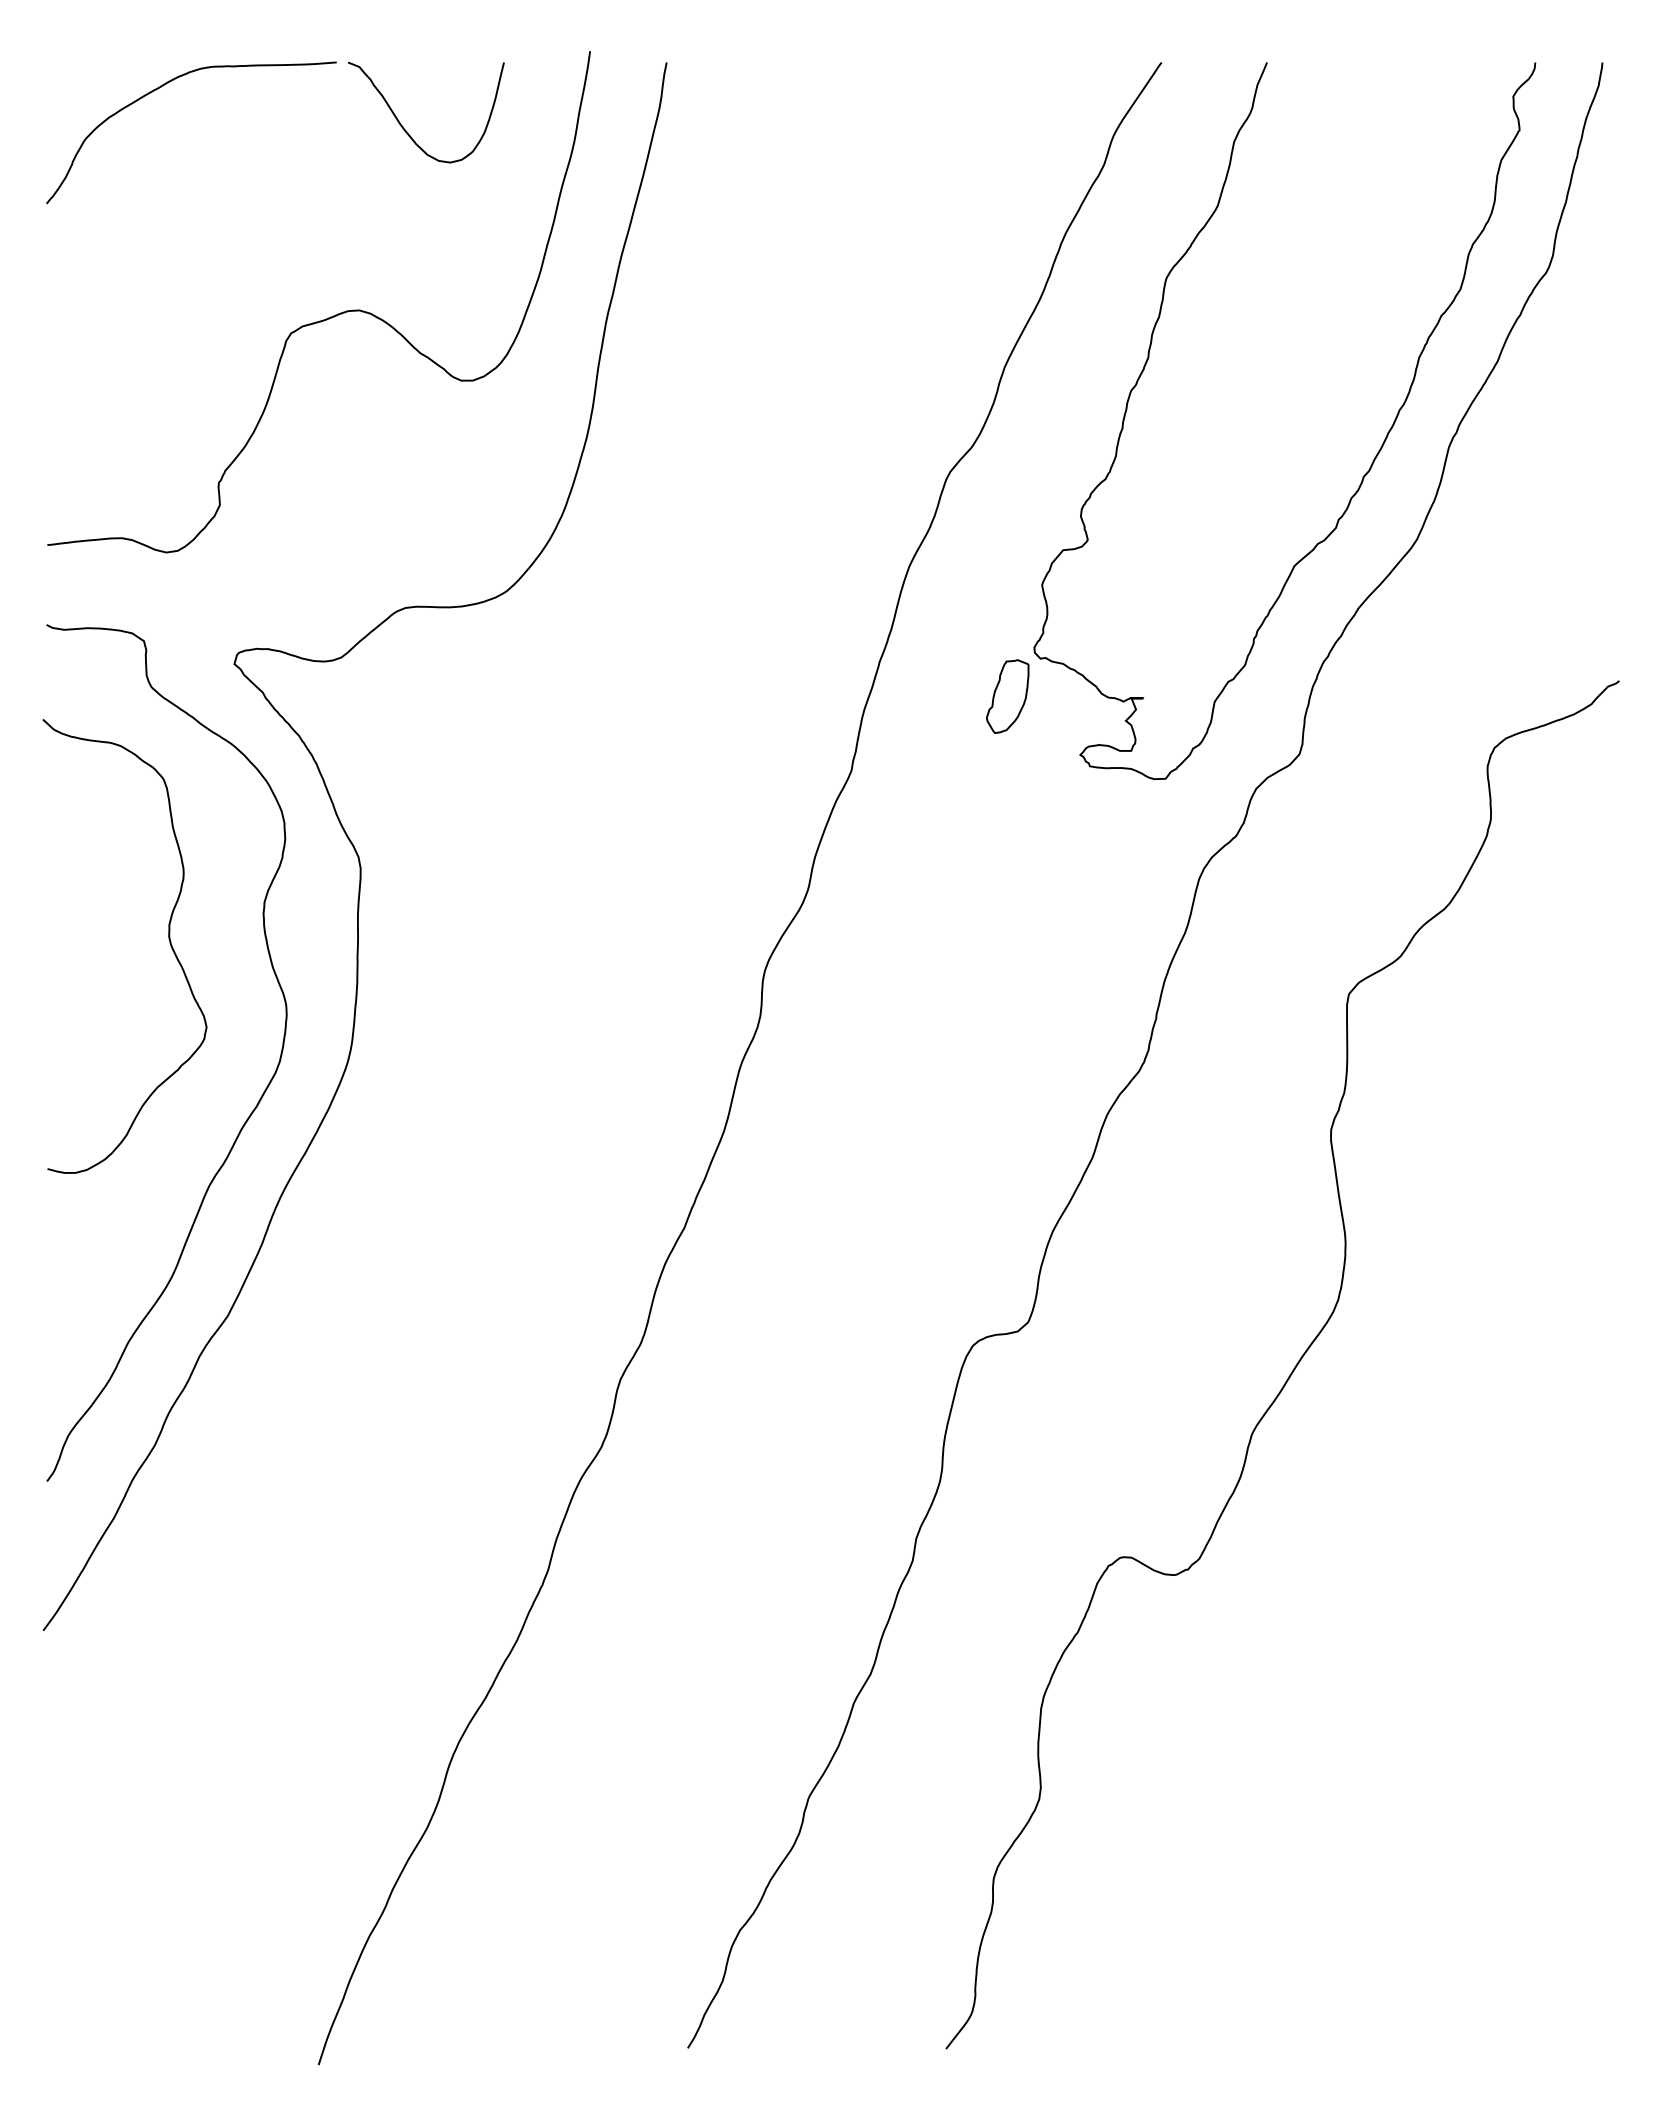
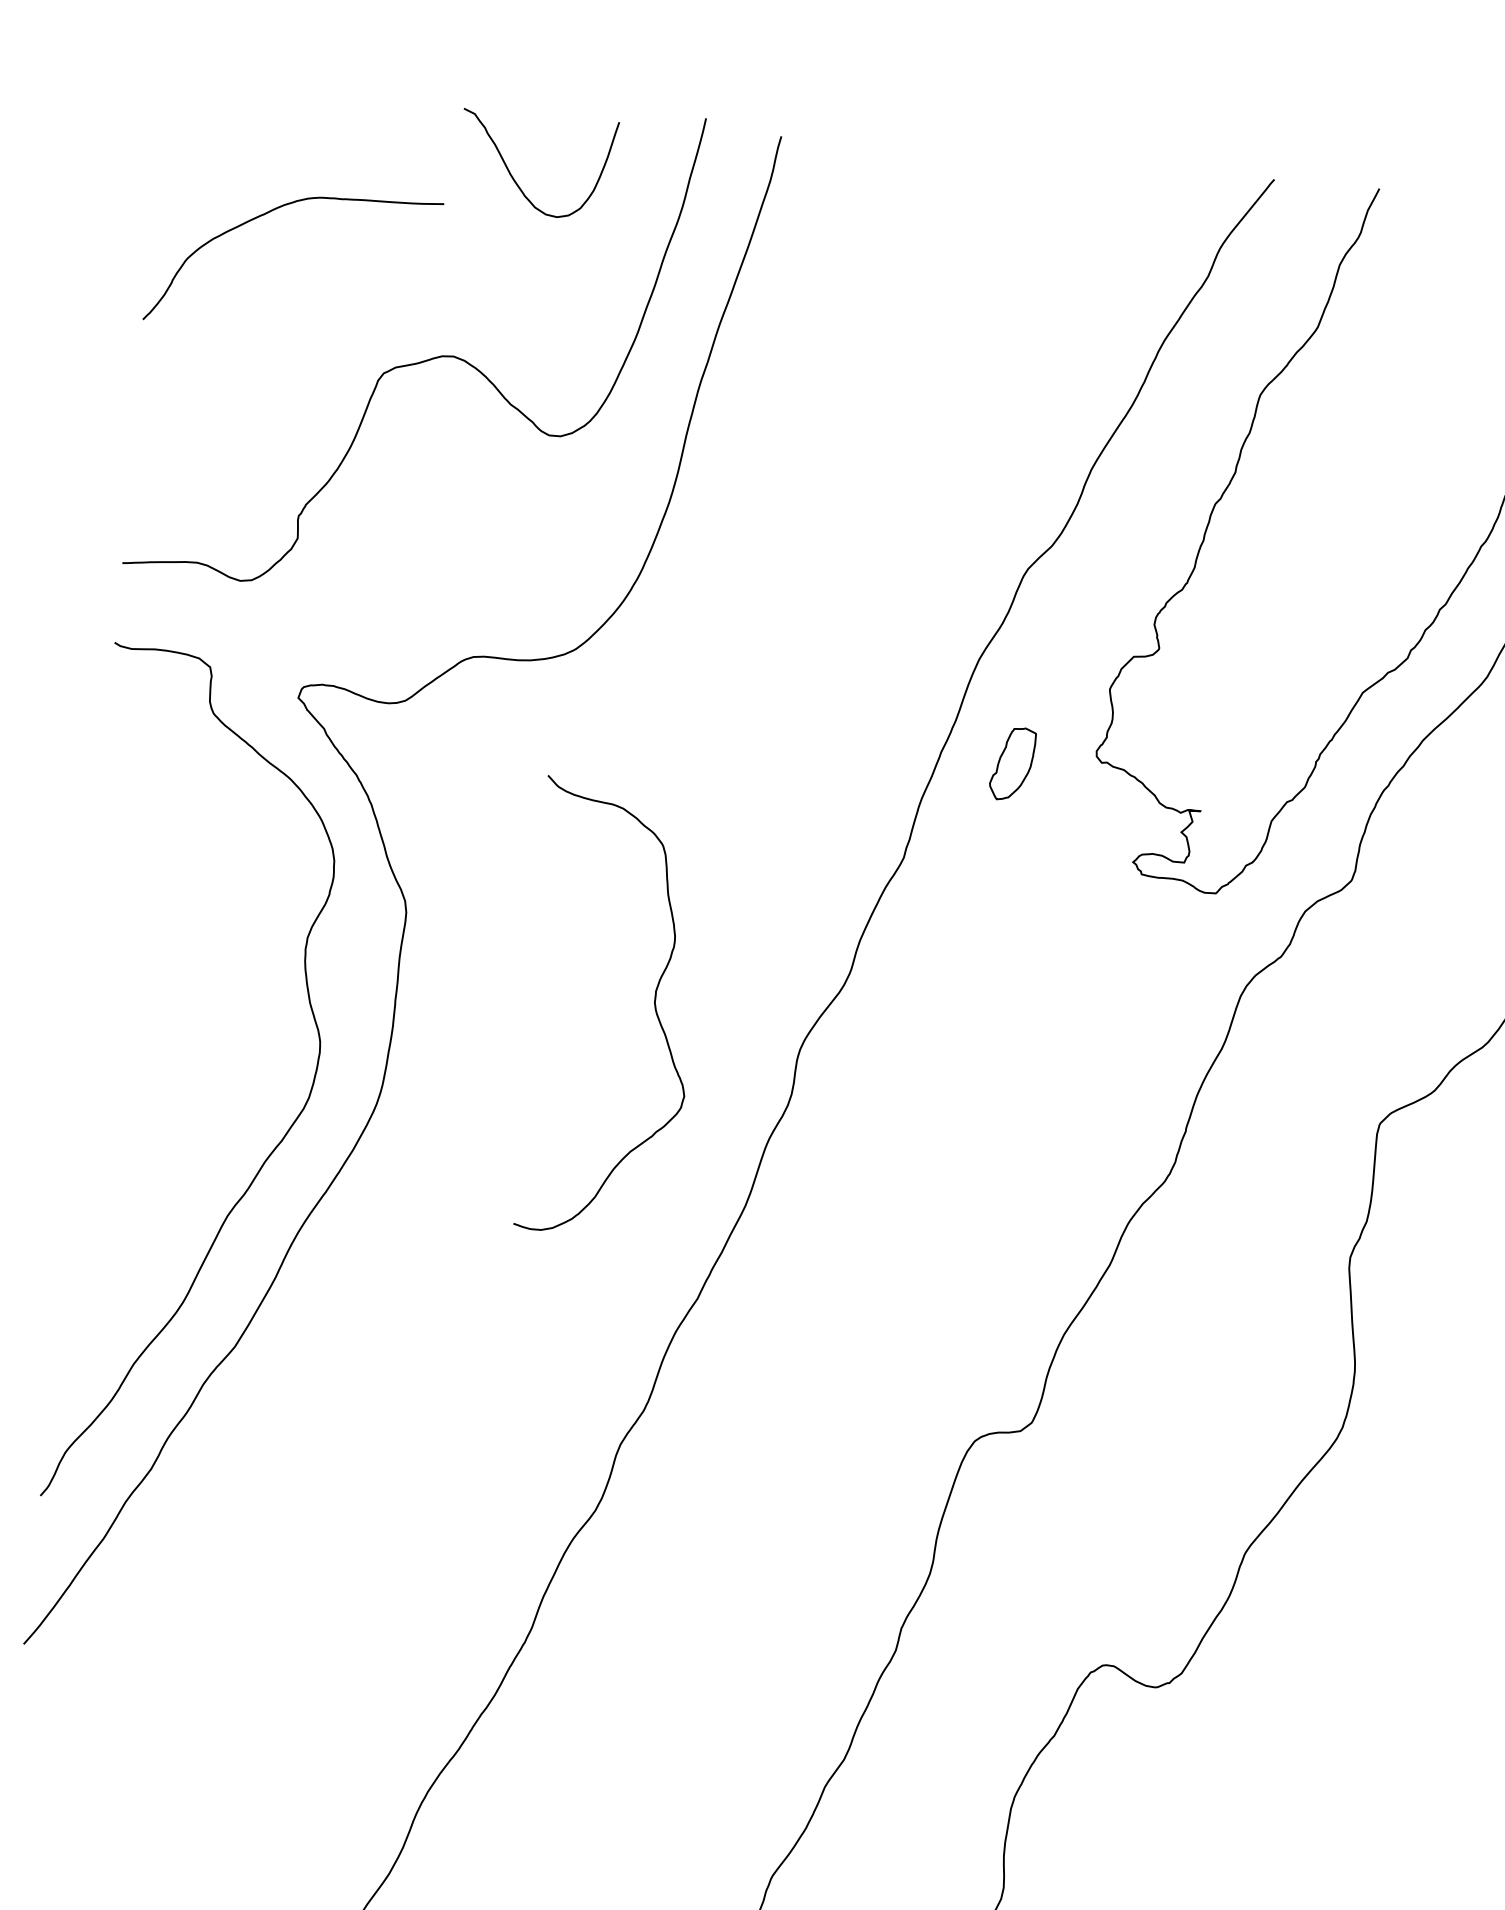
curve: (163, 86) -> (269, 213), moved
part: (1007, 696) -> (1012, 763), moved
curve: (168, 939) -> (653, 1005), moved

